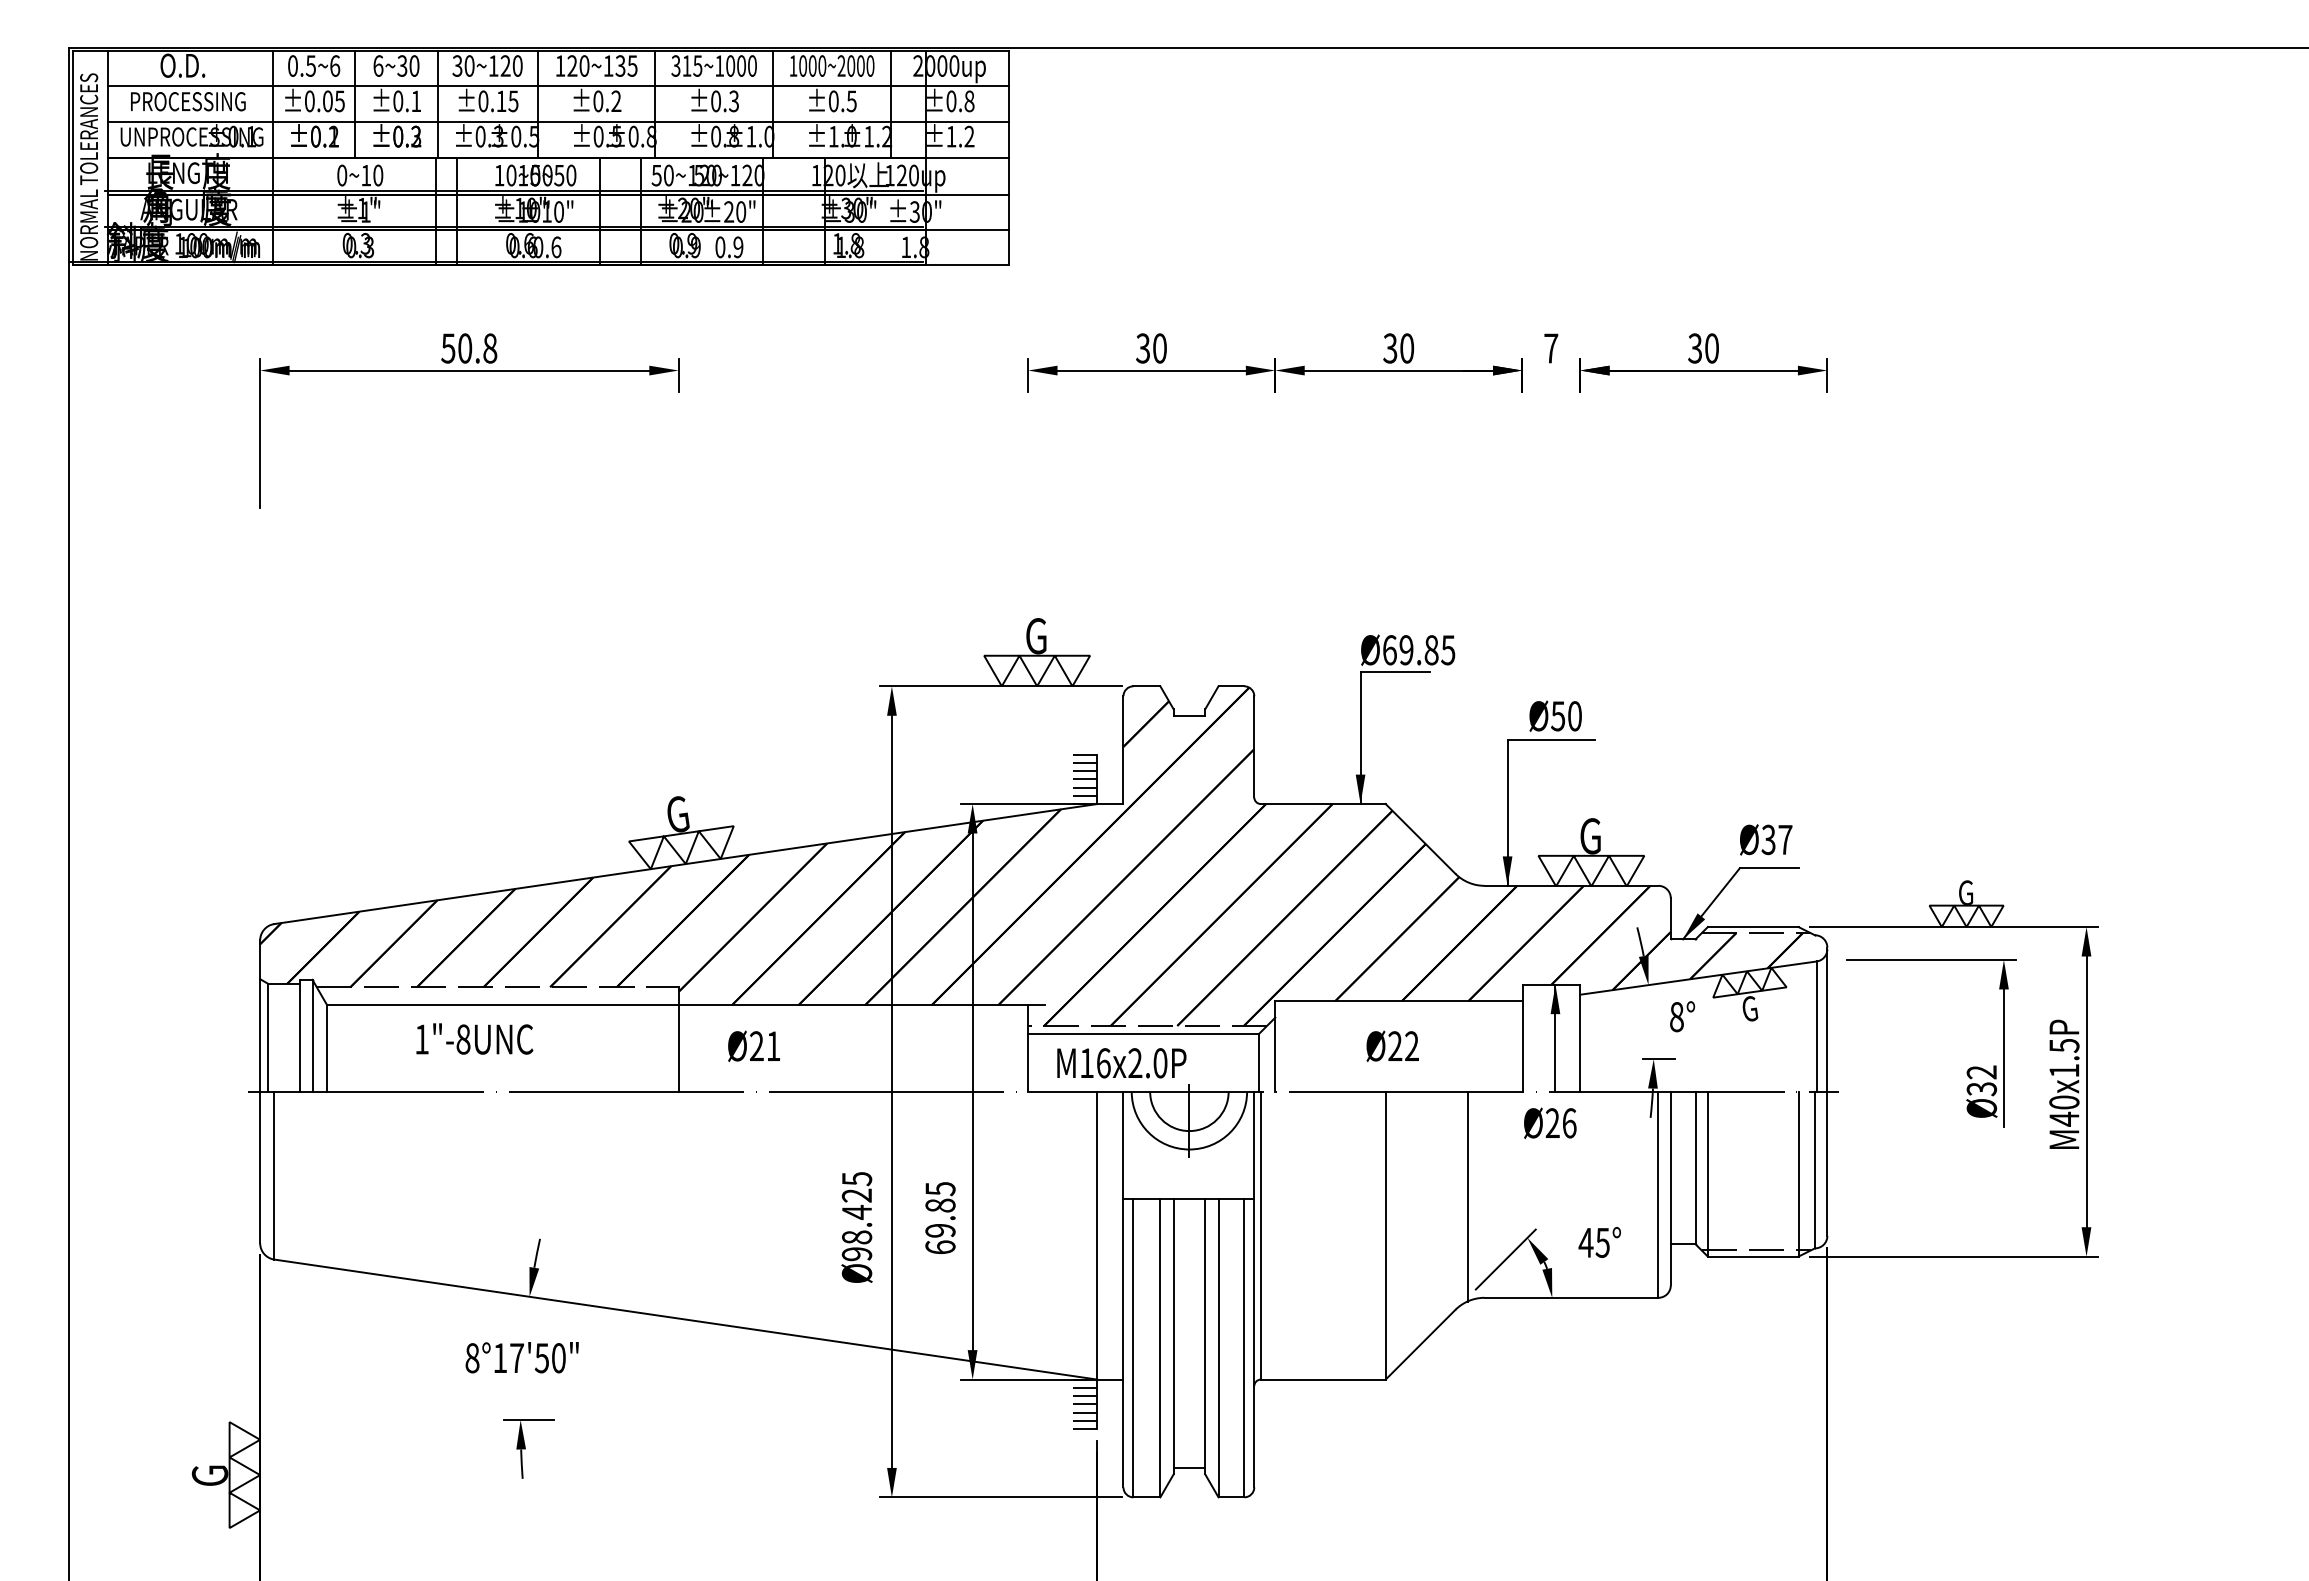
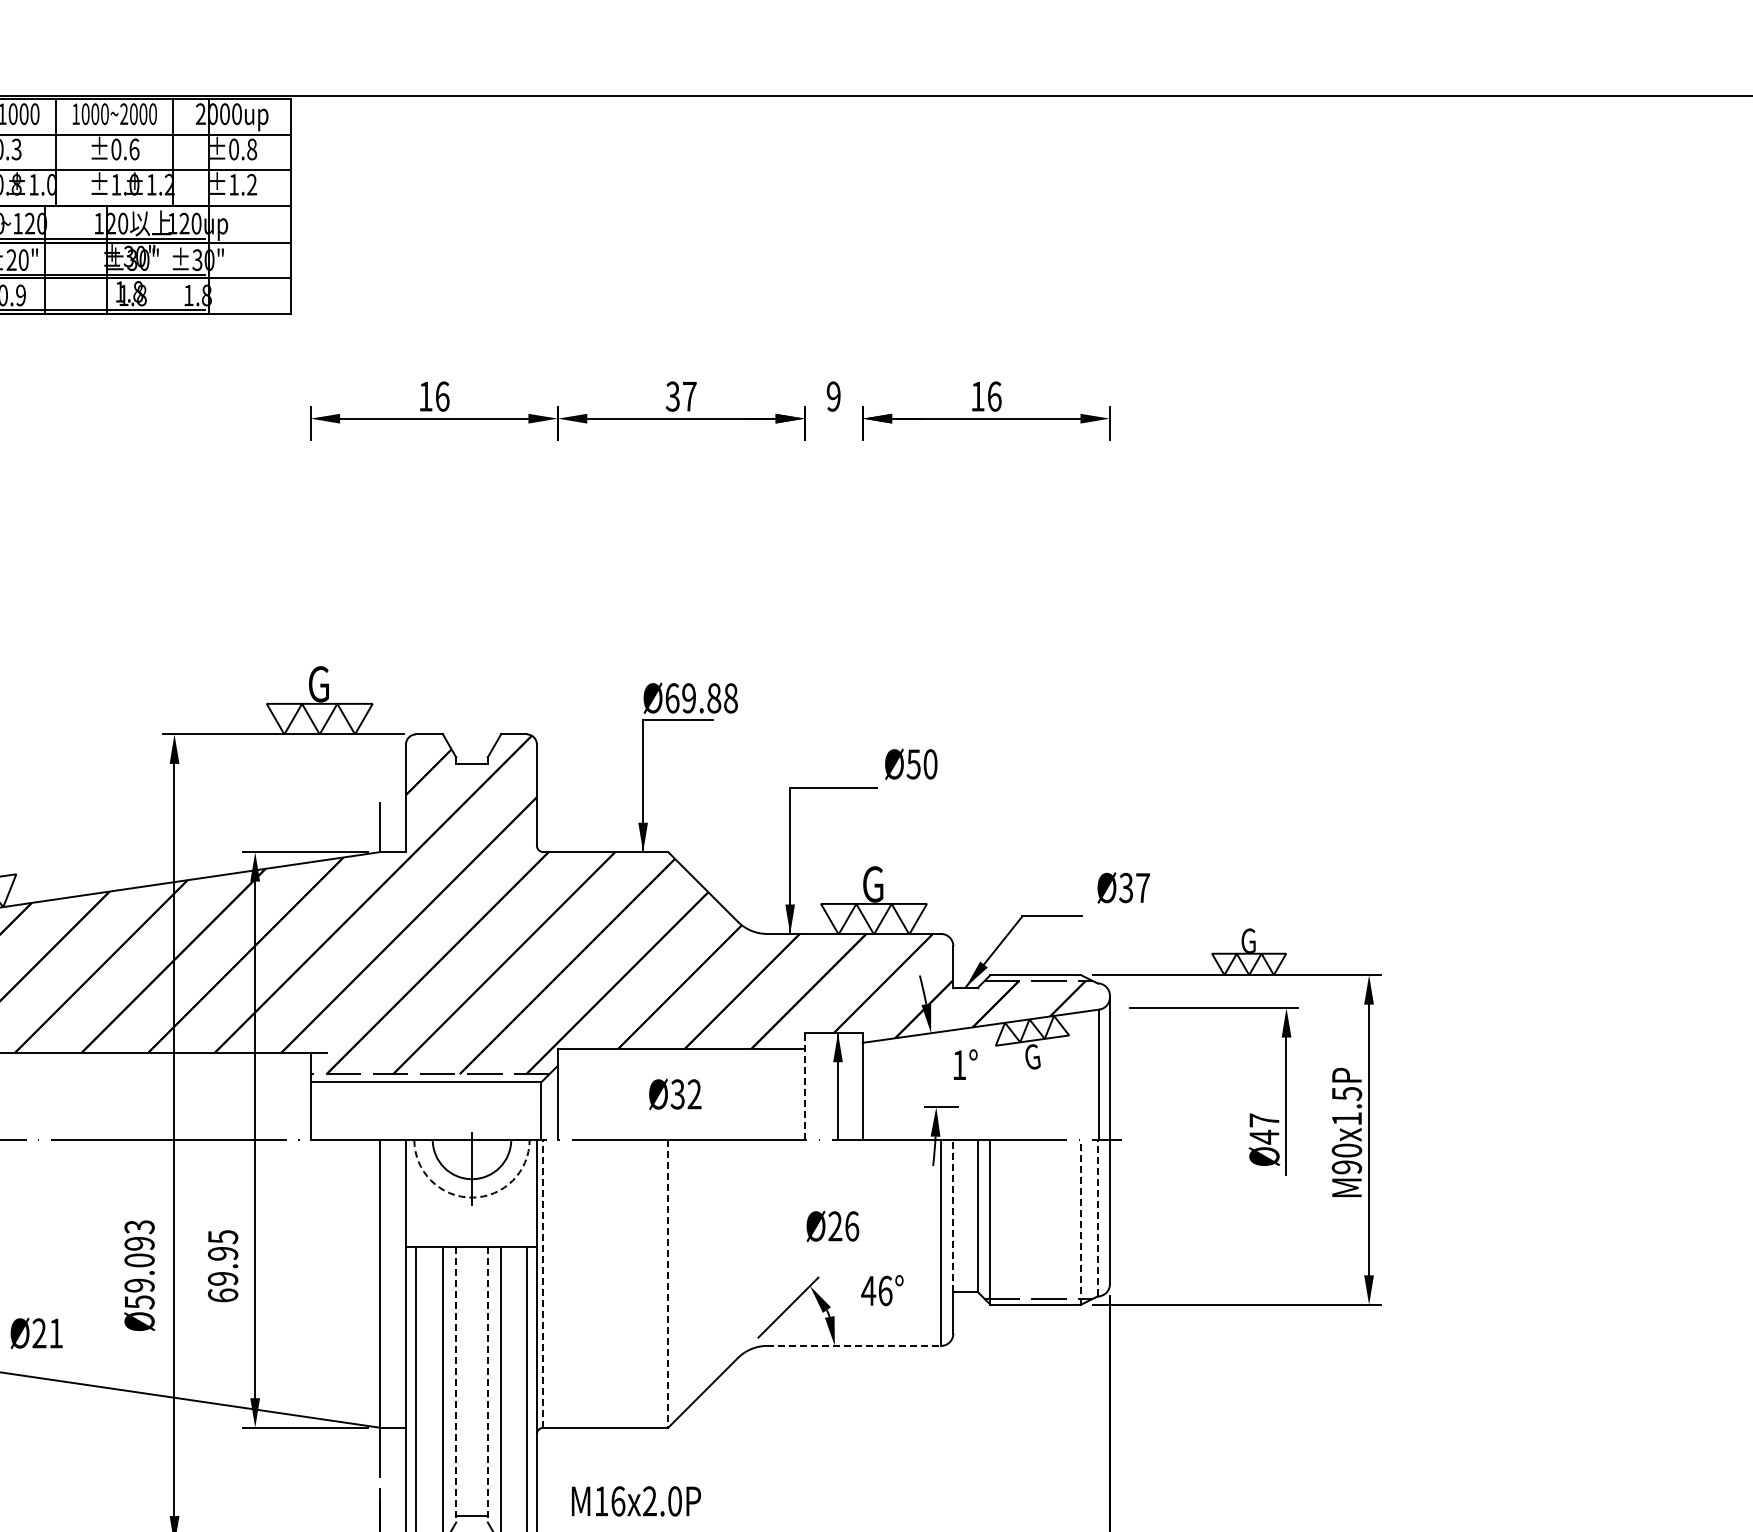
text: (851, 101) -> (134, 149), ±0.5 -> ±0.6
text: (1151, 348) -> (434, 396), 30 -> 16
text: (1407, 348) -> (690, 396), 30 -> 37
text: (1551, 348) -> (834, 396), 7 -> 9
text: (1703, 348) -> (986, 396), 30 -> 16
text: (1448, 650) -> (731, 698), Ø69.85 -> Ø69.88
text: (1555, 715) -> (911, 763), moved
hatch: (1084, 779) -> (367, 827), removed
text: (1766, 839) -> (1124, 887), moved
text: (1676, 1017) -> (959, 1065), 8° -> 1°
line: (1522, 1038) -> (805, 1086), solid -> dashed
text: (753, 1046) -> (36, 1333), moved
text: (1395, 1046) -> (678, 1094), Ø22 -> Ø32
text: (1121, 1063) -> (636, 1501), moved
text: (1981, 1080) -> (1264, 1128), Ø32 -> Ø47
text: (2064, 1118) -> (1347, 1166), M40x1.5P -> M90x1.5P
text: (1550, 1122) -> (833, 1225), moved
arc: (1189, 1149) -> (472, 1197), solid -> dashed
line: (1670, 1167) -> (953, 1215), solid -> dashed
line: (1815, 1169) -> (1098, 1217), solid -> dashed
line: (1798, 1173) -> (1081, 1221), solid -> dashed
line: (1467, 1196) -> (750, 1244), removed
text: (940, 1205) -> (223, 1253), 69.85 -> 69.95
text: (856, 1216) -> (139, 1264), Ø98.425 -> Ø59.093
line: (1260, 1235) -> (543, 1283), solid -> dashed
line: (1385, 1235) -> (668, 1283), solid -> dashed
text: (1602, 1242) -> (885, 1290), 45° -> 46°
line: (1571, 1297) -> (854, 1345), solid -> dashed
line: (1173, 1336) -> (456, 1384), solid -> dashed
line: (1205, 1336) -> (488, 1384), solid -> dashed
hatch: (1084, 1404) -> (367, 1452), removed

